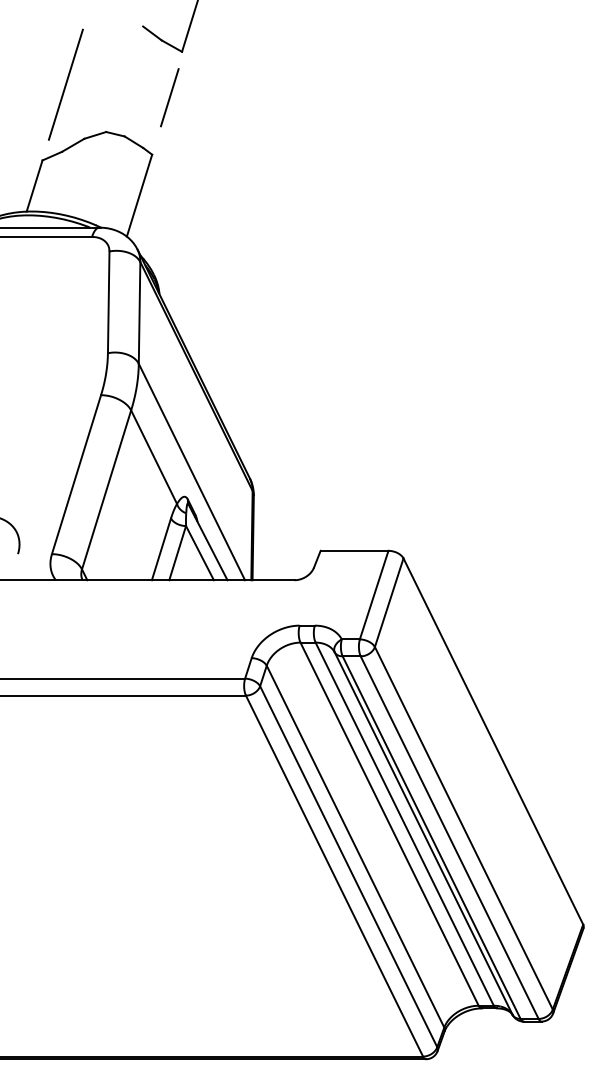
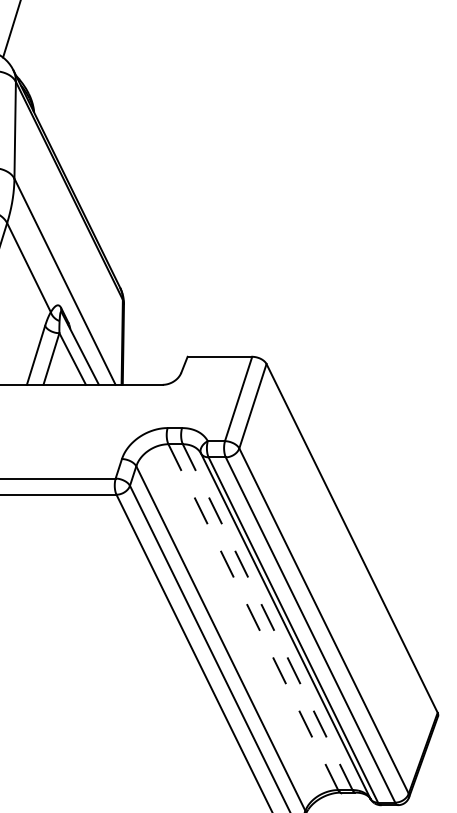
line: (389, 824) -> (253, 617), solid -> dashed
line: (404, 824) -> (267, 617), solid -> dashed

